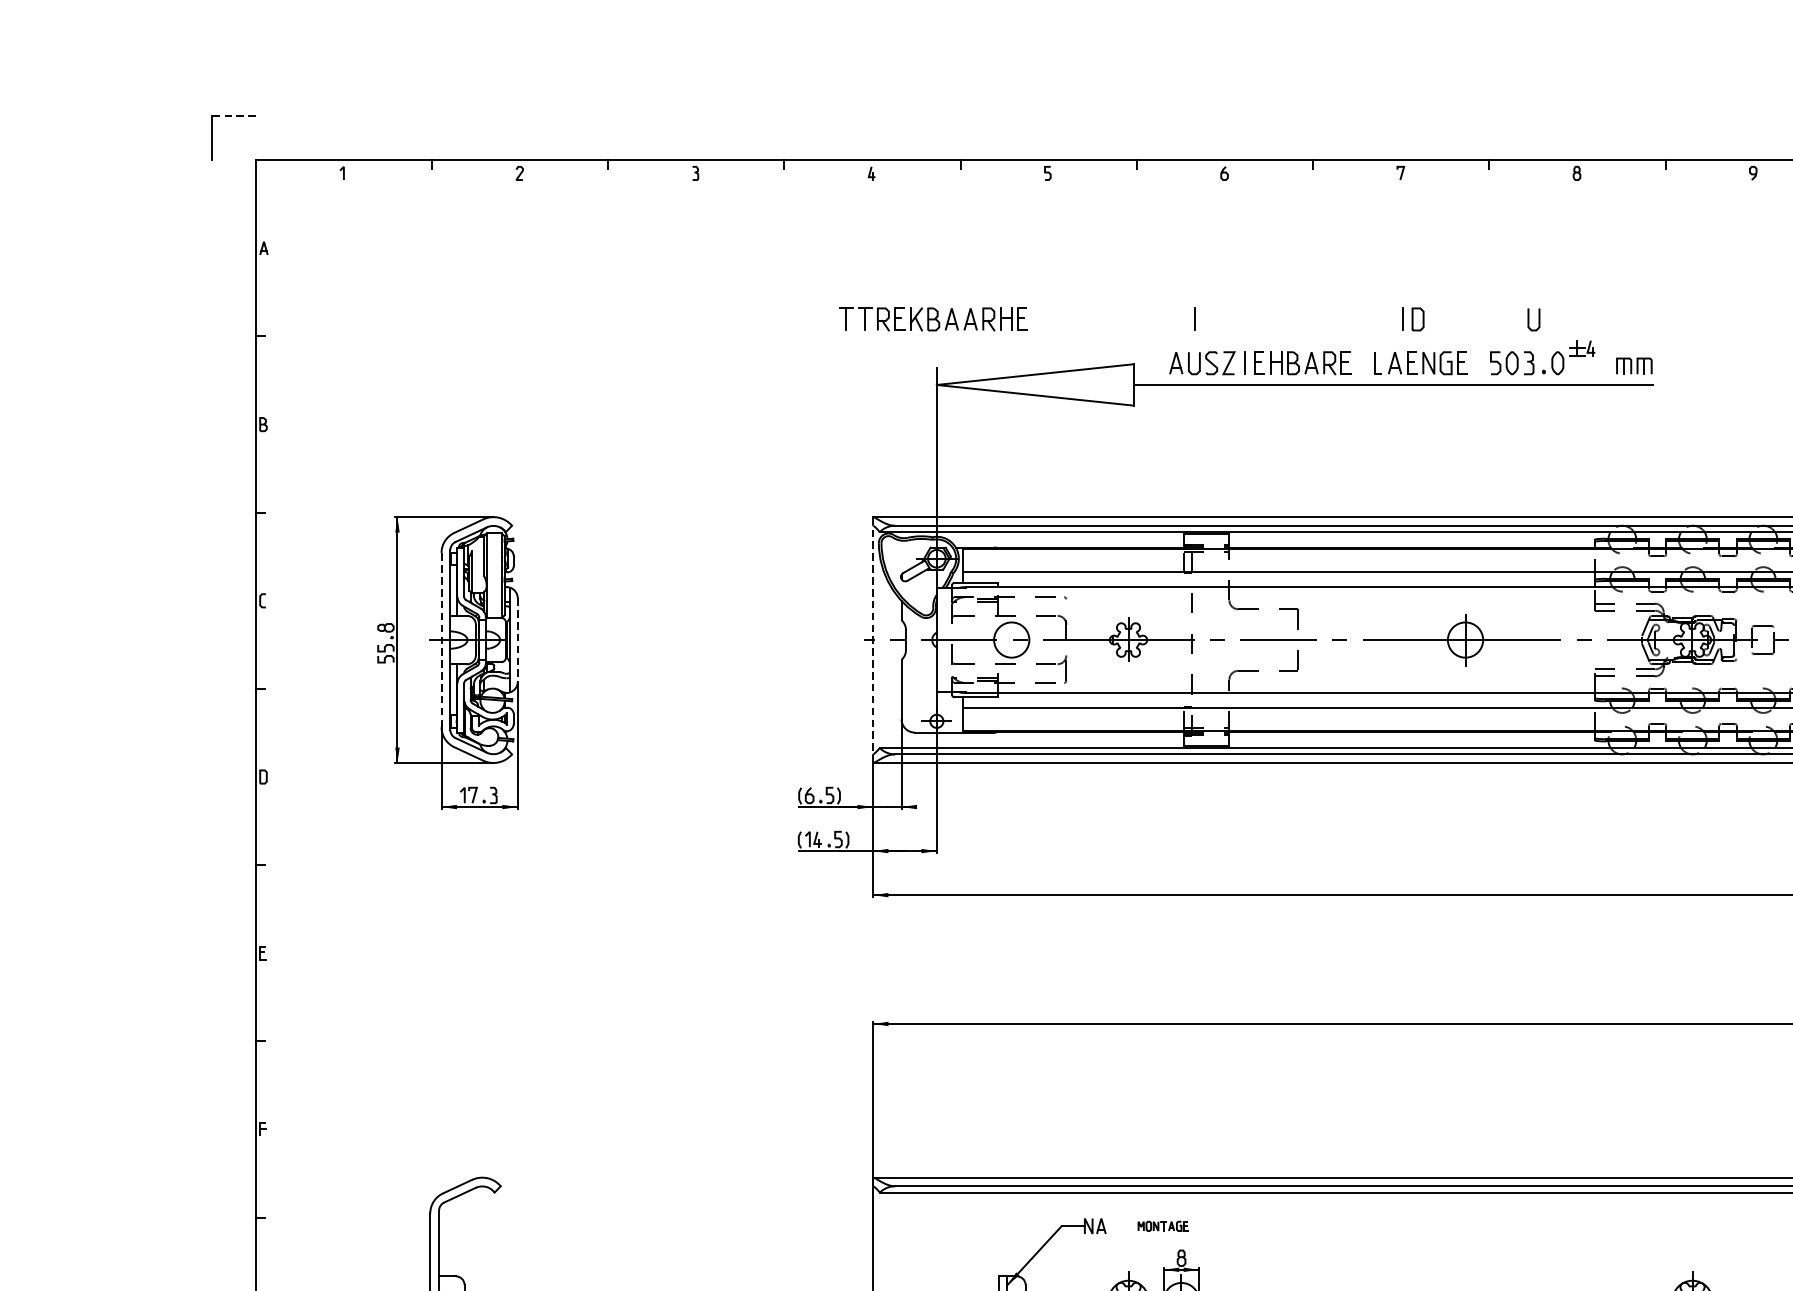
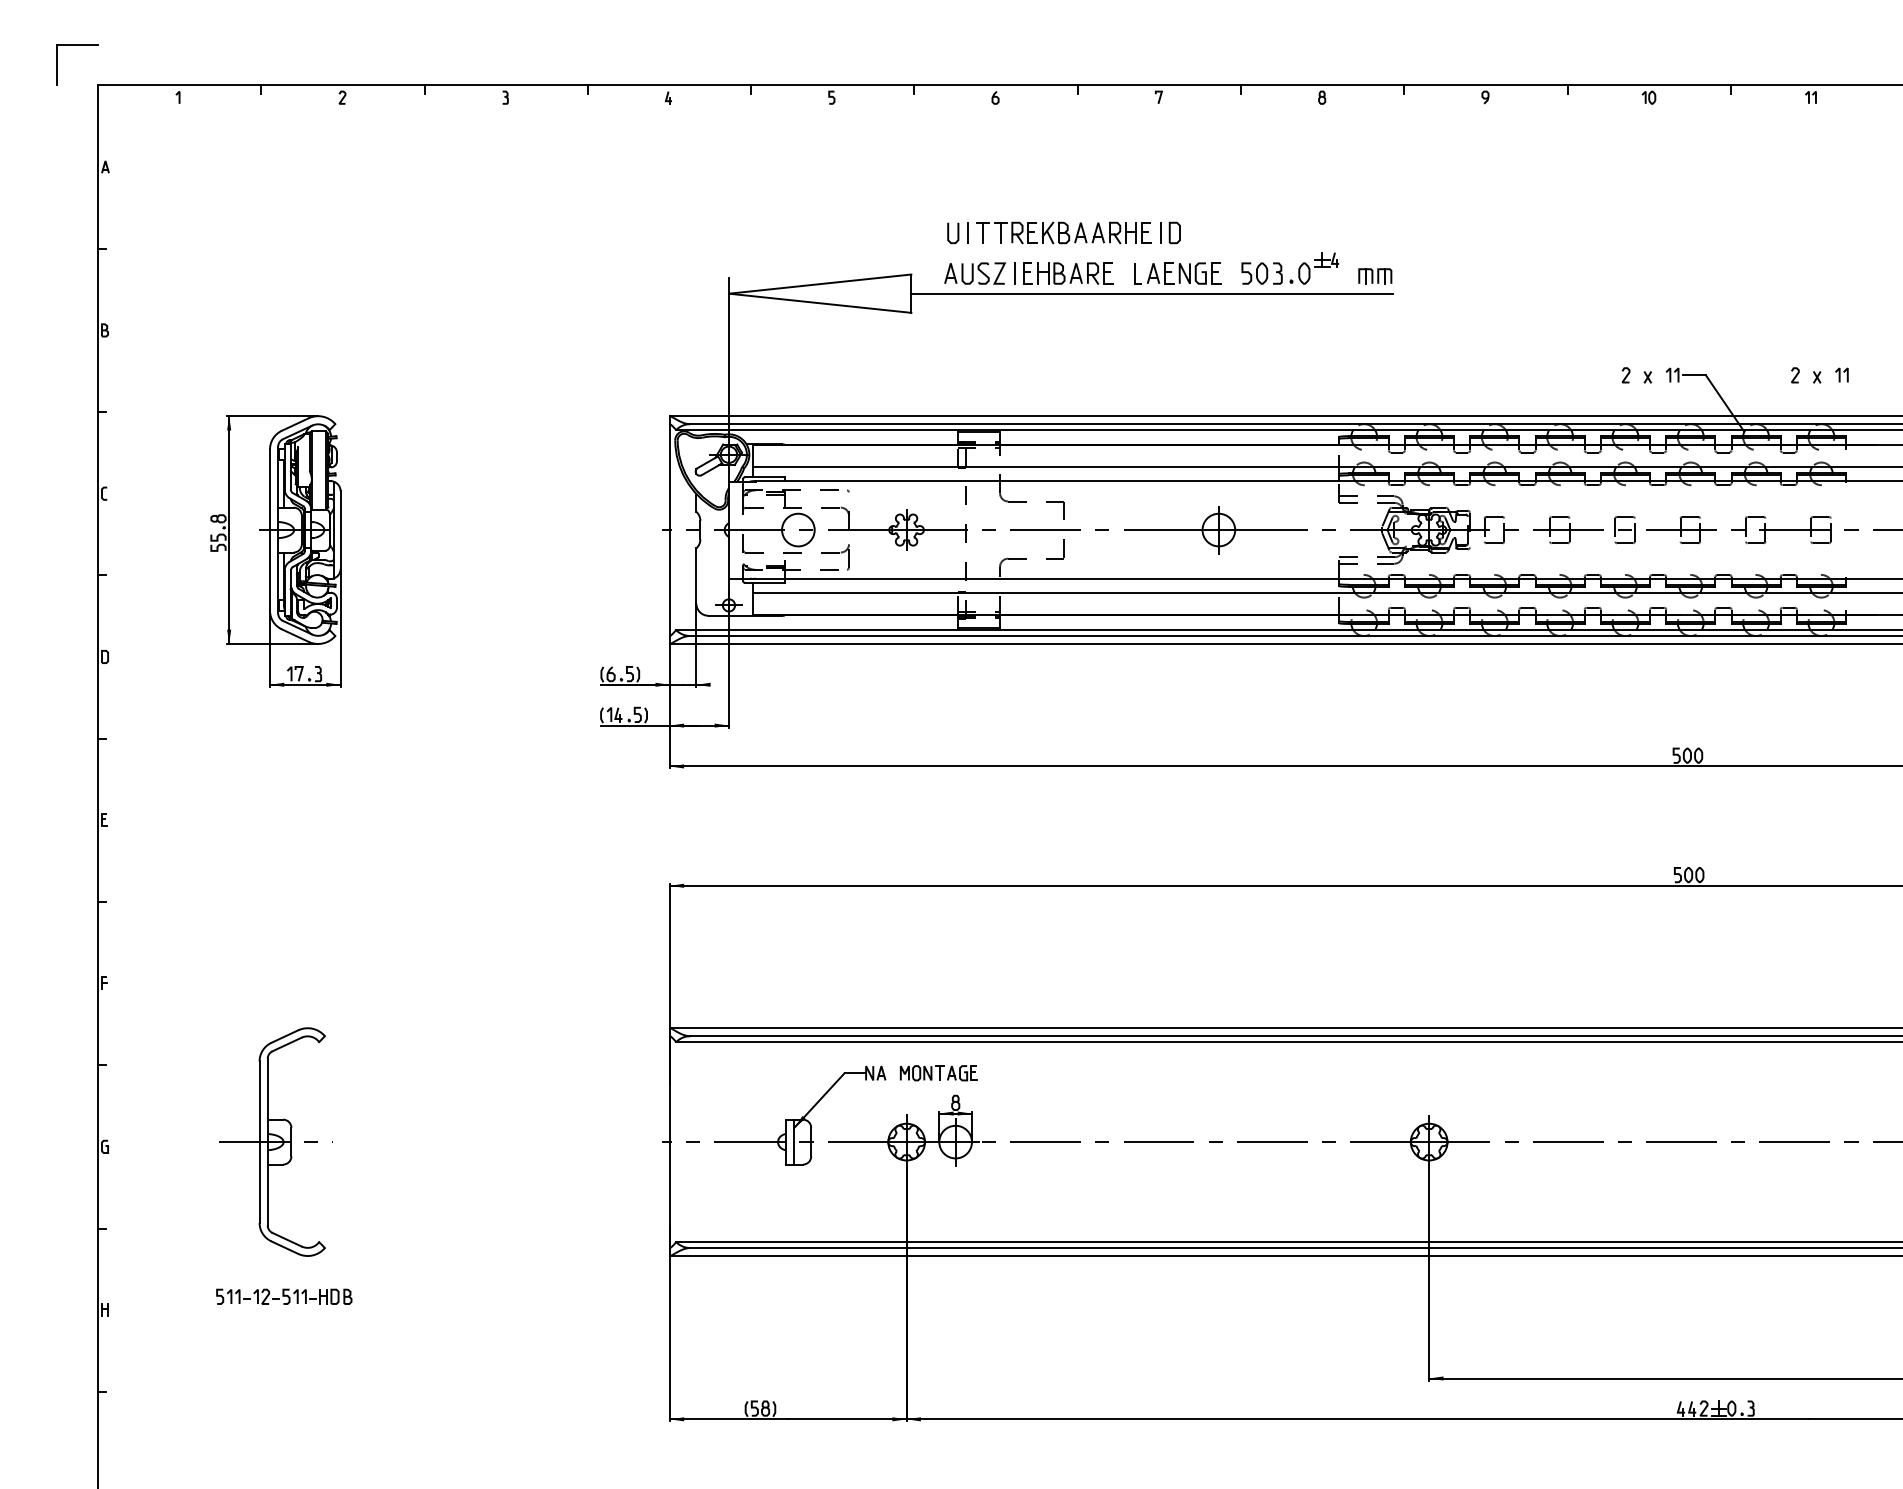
line: (233, 116) -> (77, 44), dashed -> solid
part: (933, 318) -> (1063, 232), moved
curve: (1529, 319) -> (949, 233), moved
line: (442, 640) -> (270, 530), dashed -> solid
line: (517, 640) -> (340, 530), dashed -> solid
line: (872, 640) -> (669, 530), dashed -> solid
part: (1162, 1226) -> (938, 1073), size x1.67

